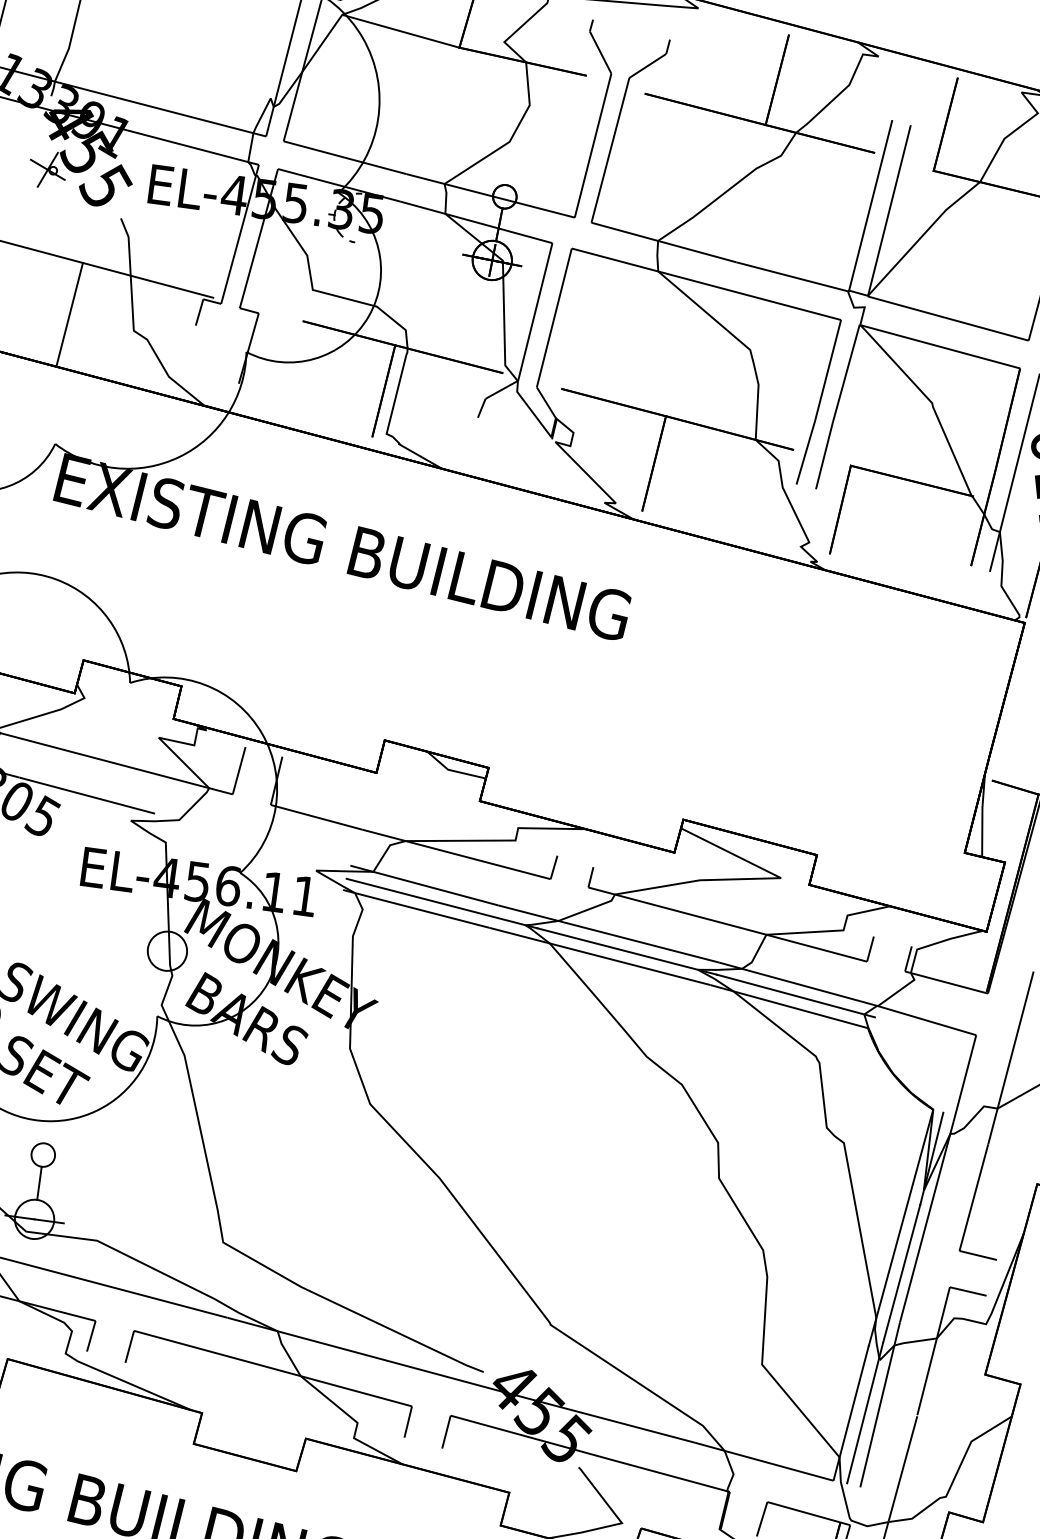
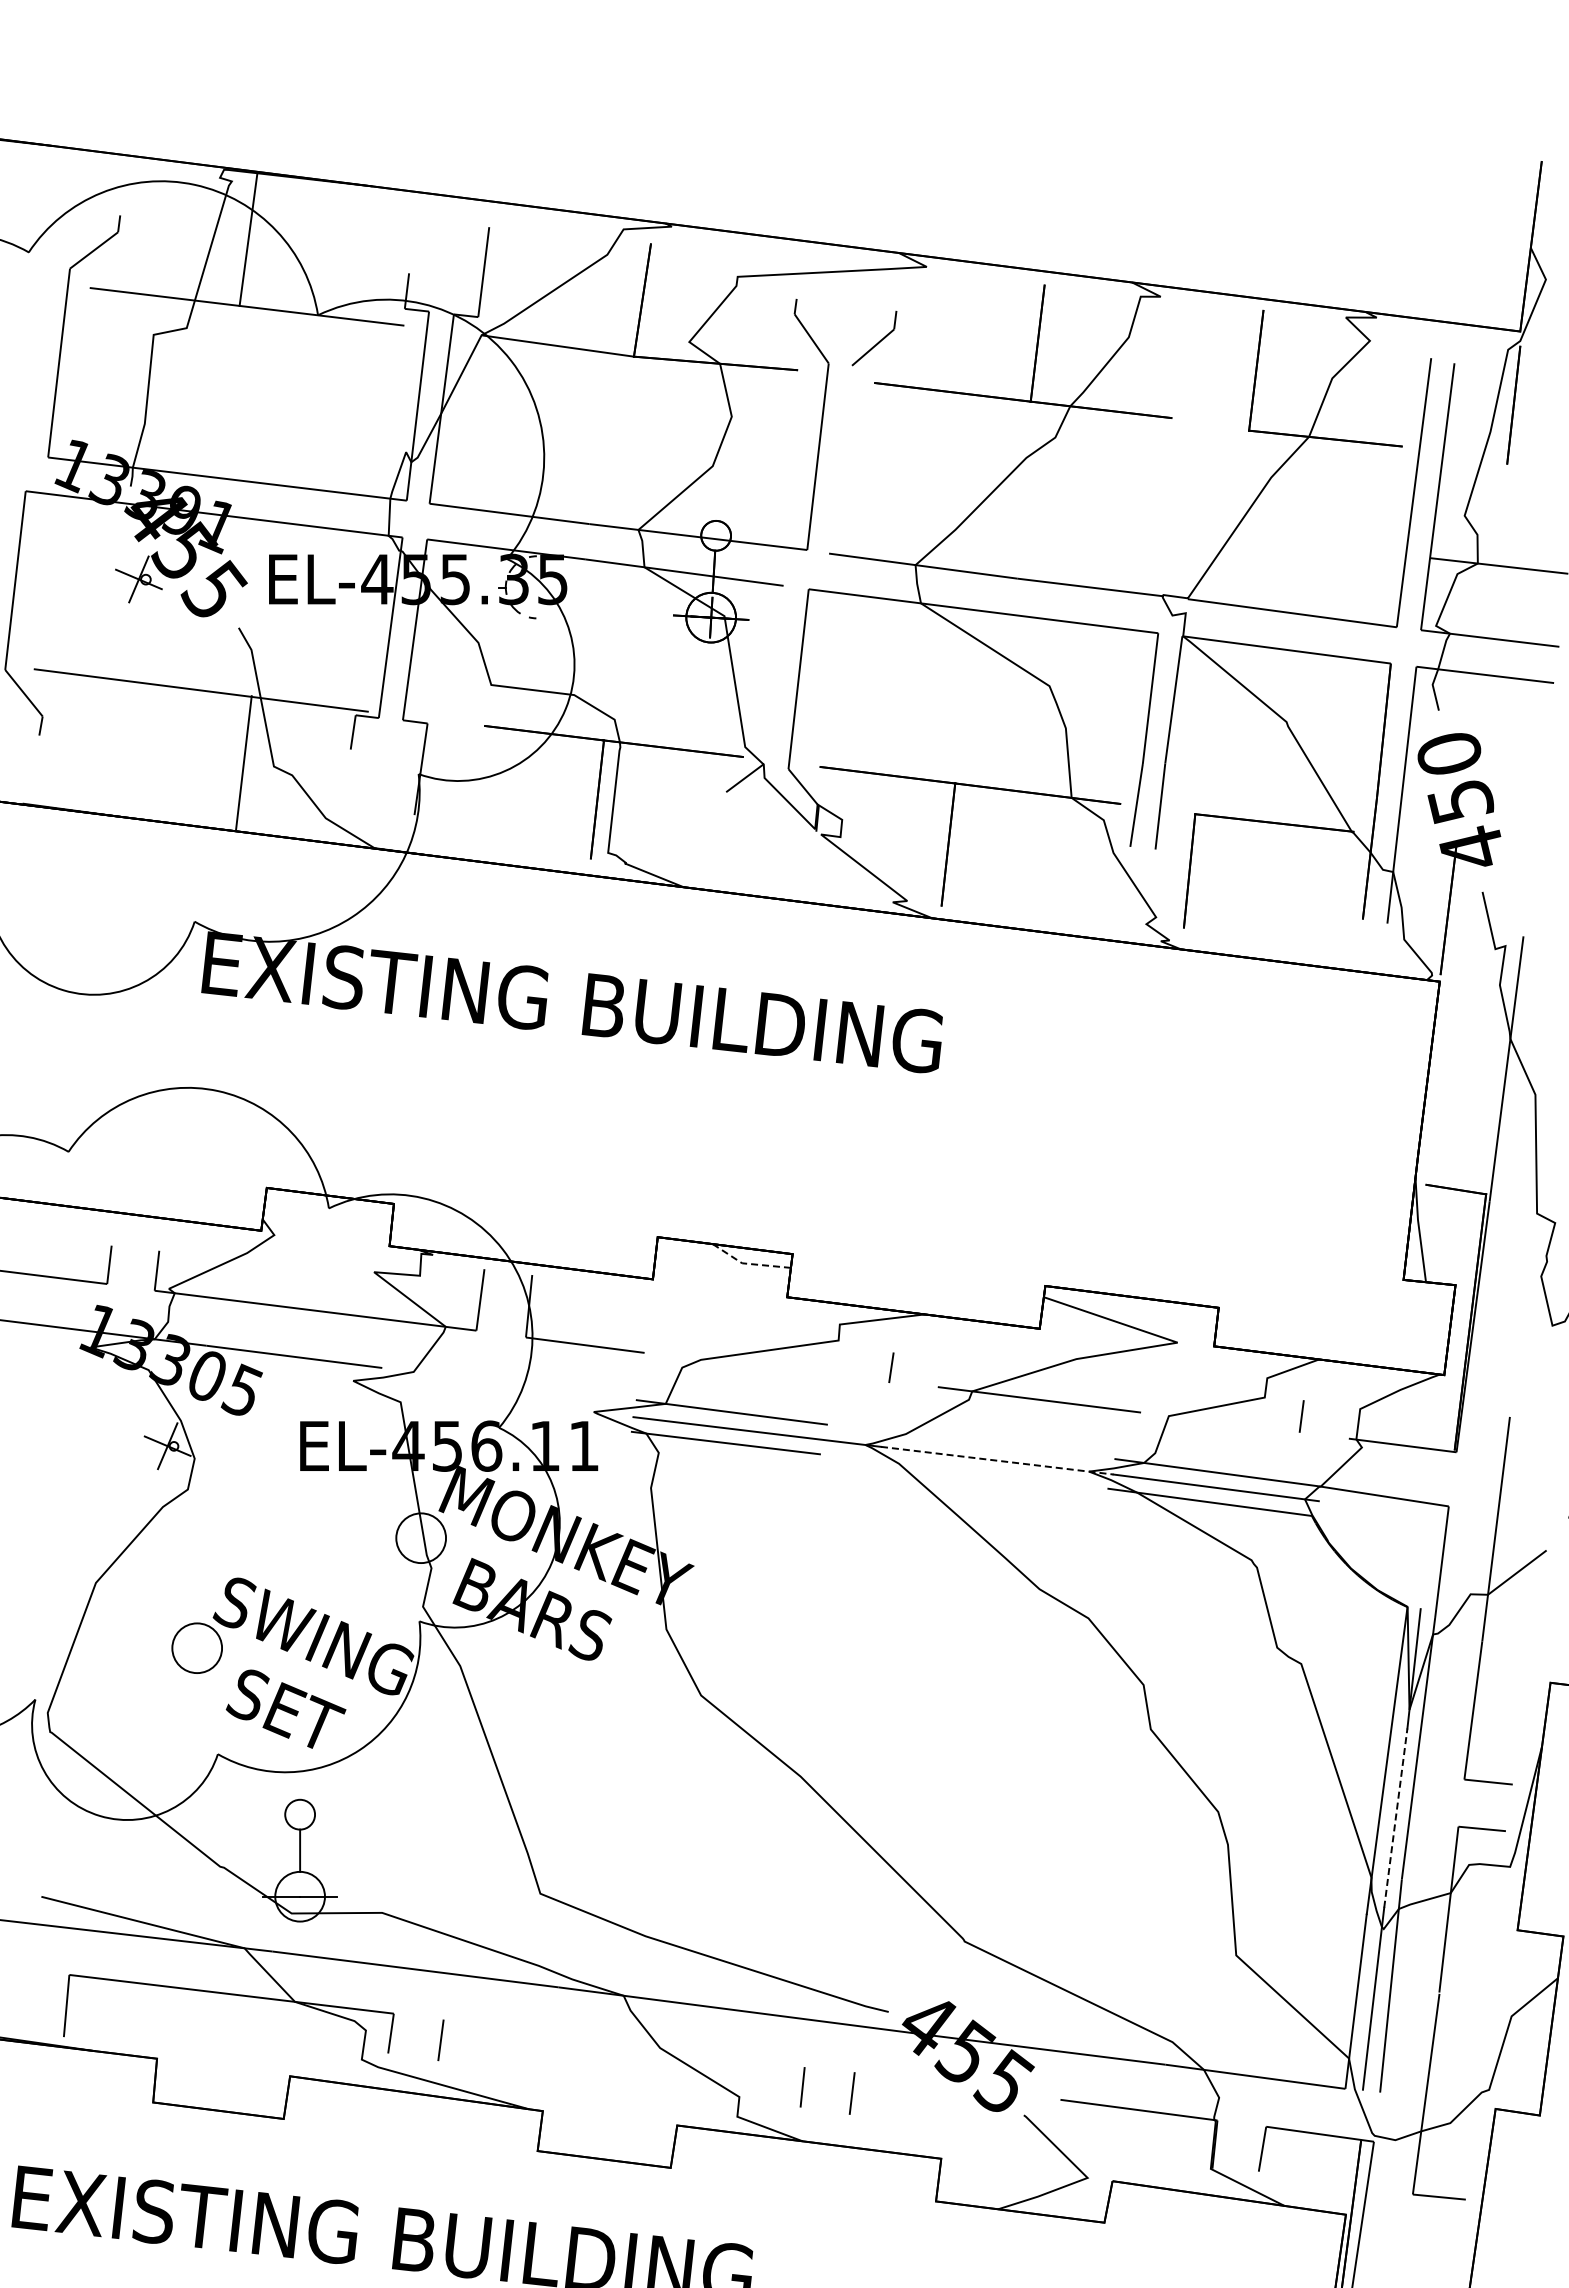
line: (610, 150) -> (840, 459), removed
line: (870, 206) -> (1175, 485), removed
line: (888, 210) -> (1199, 488), removed
line: (535, 311) -> (773, 674), removed
line: (69, 314) -> (243, 762), moved
line: (481, 408) -> (722, 804), removed
line: (453, 770) -> (748, 1263), solid -> dashed
line: (456, 854) -> (766, 1367), removed
line: (590, 876) -> (938, 1373), removed
line: (608, 933) -> (970, 1441), removed
line: (806, 945) -> (1220, 1422), removed
line: (627, 951) -> (997, 1460), solid -> dashed
line: (599, 956) -> (963, 1471), removed
line: (908, 959) -> (1350, 1422), removed
line: (901, 1273) -> (1395, 1817), solid -> dashed
line: (272, 1368) -> (623, 2043), removed
line: (529, 1436) -> (957, 2085), removed

